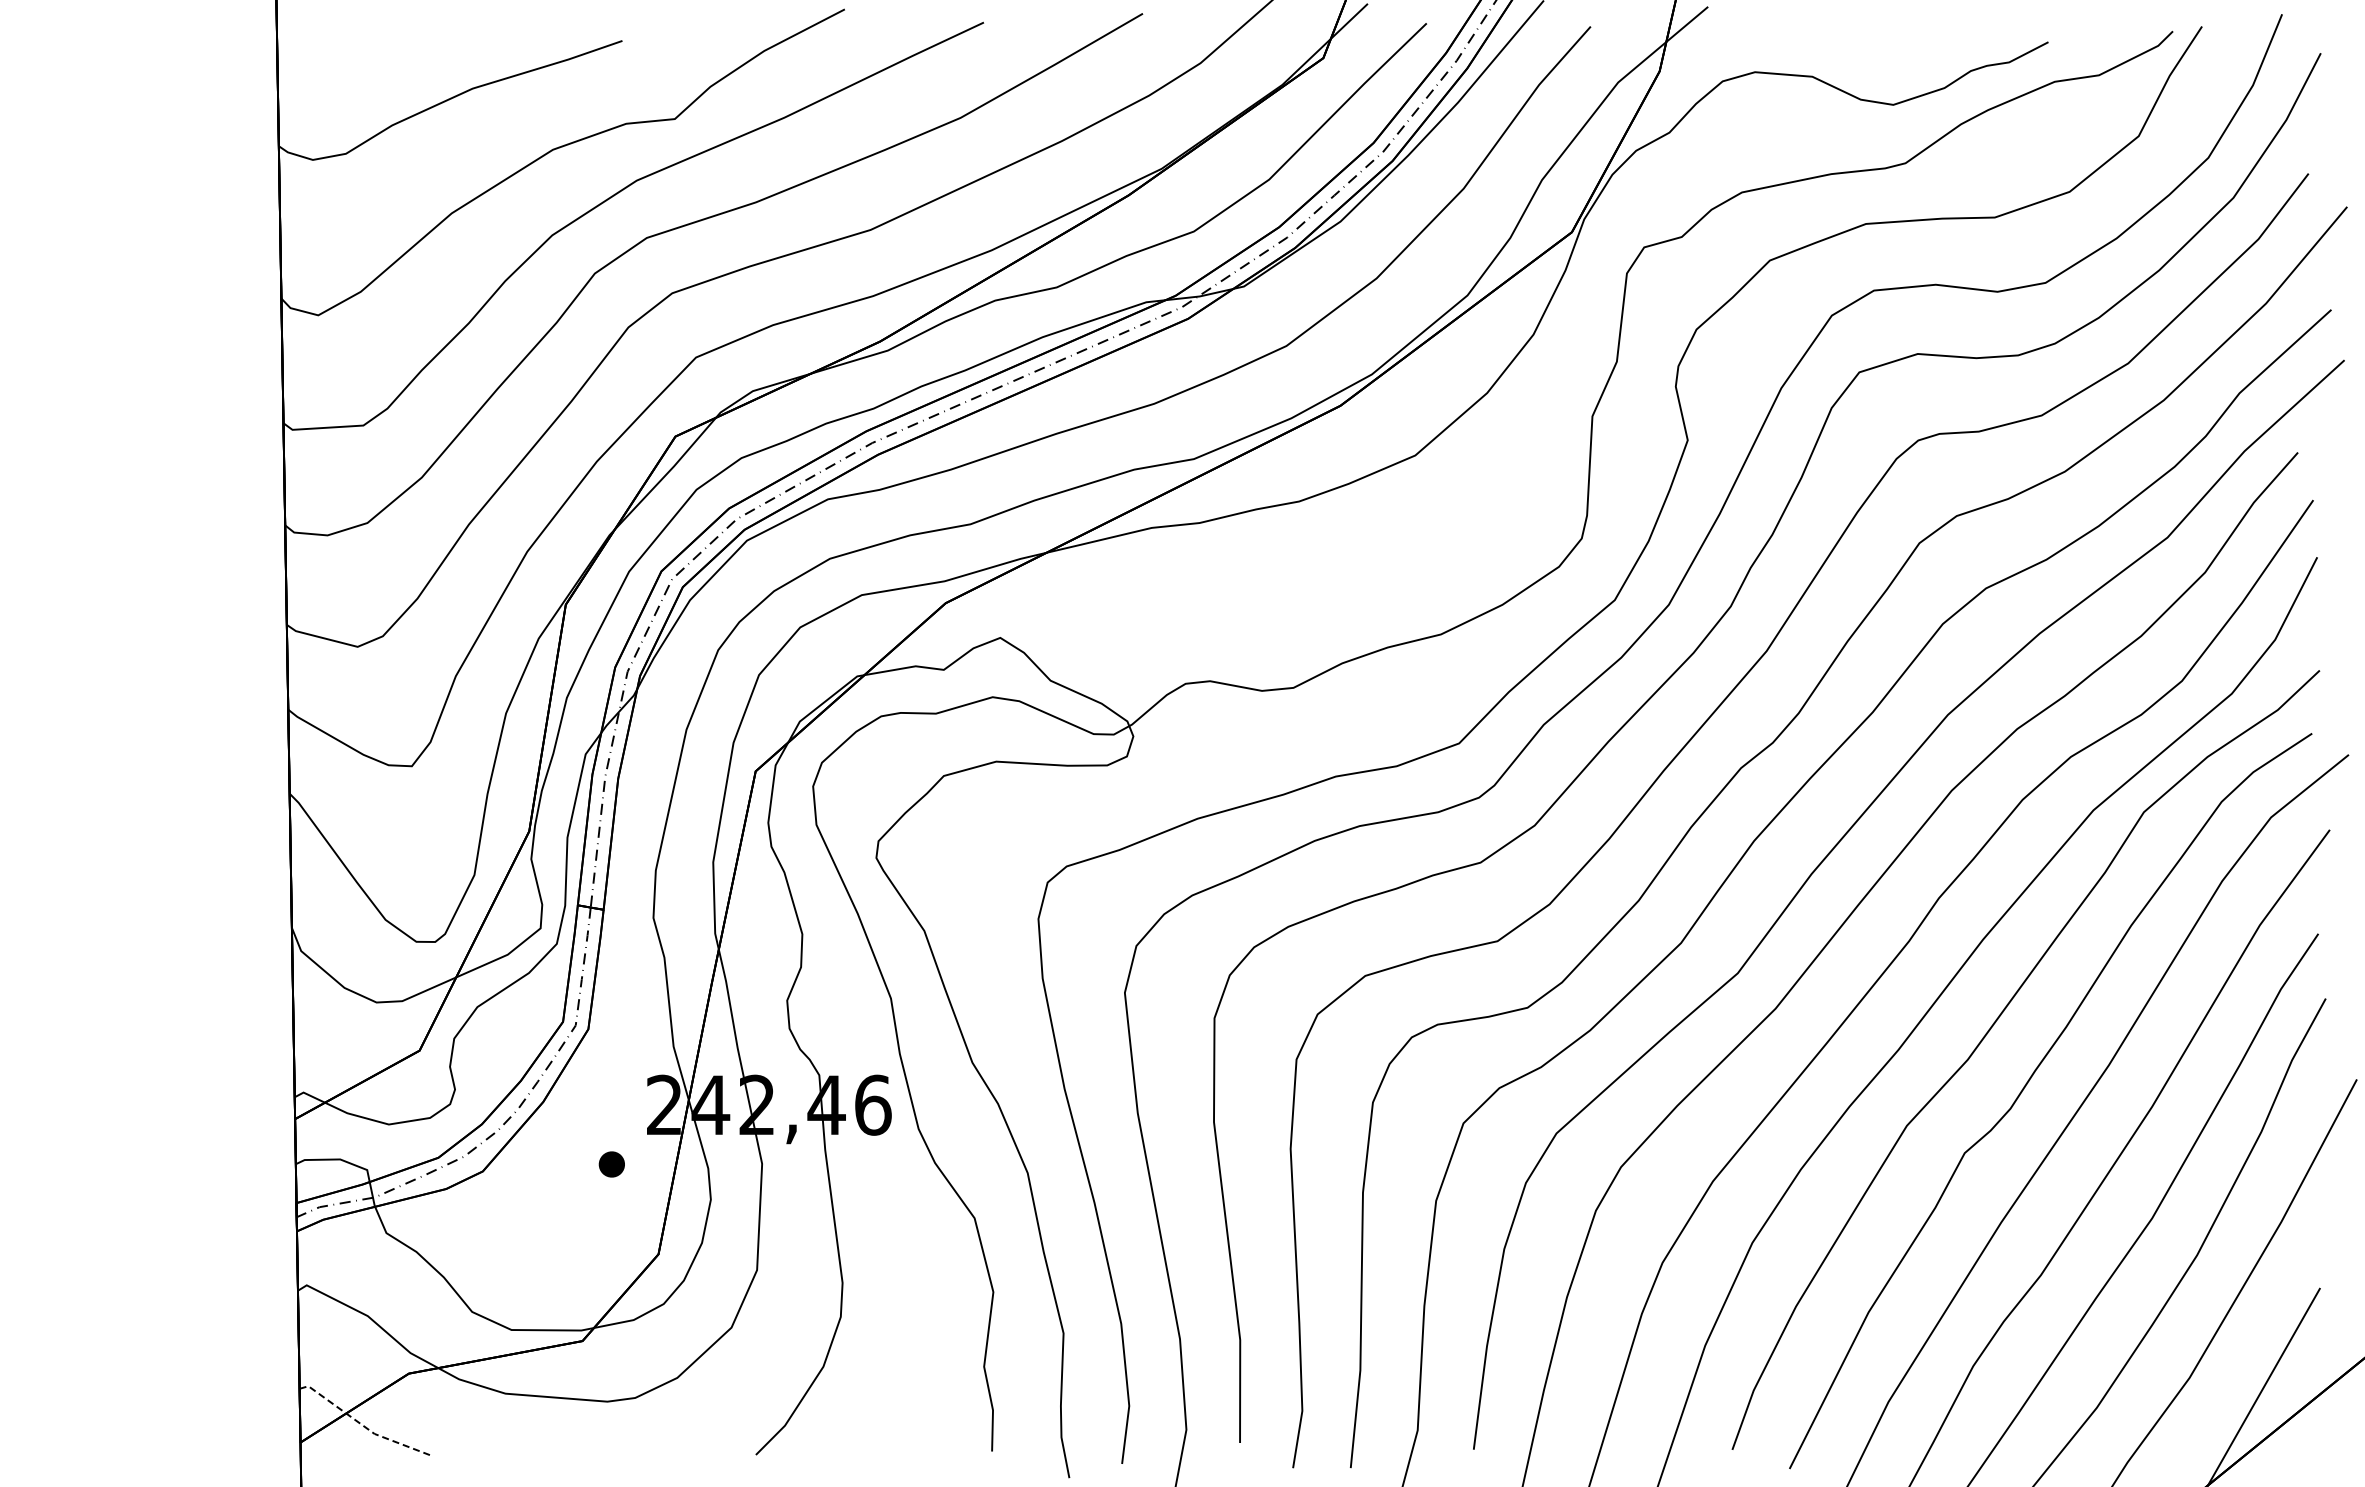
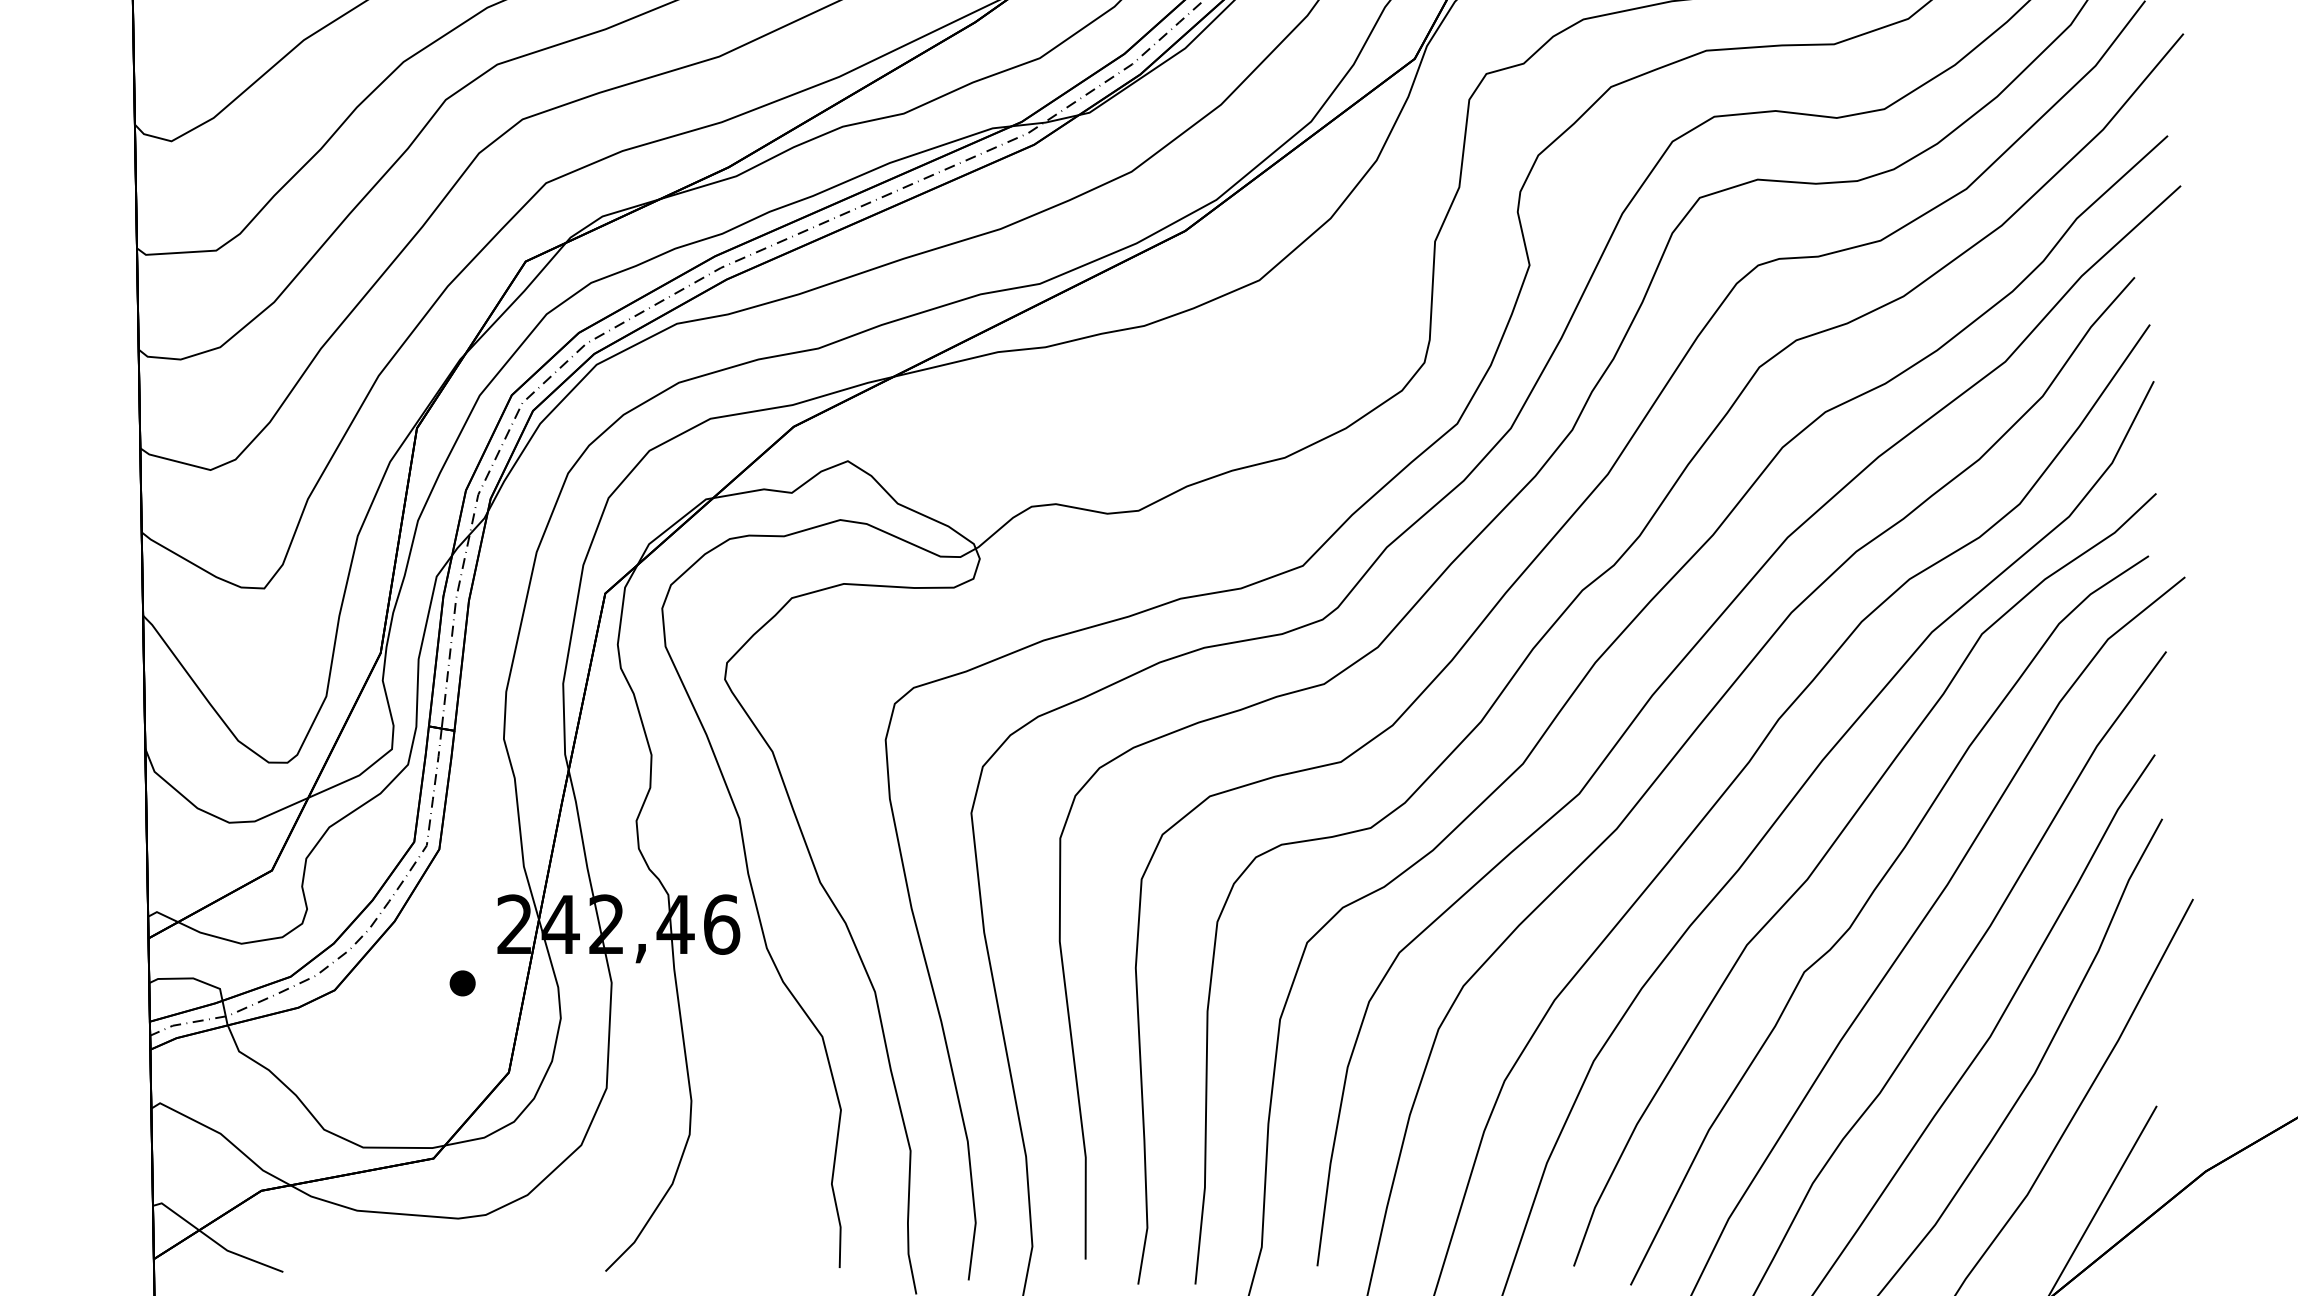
line: (362, 1425) -> (215, 1242), dashed -> solid

